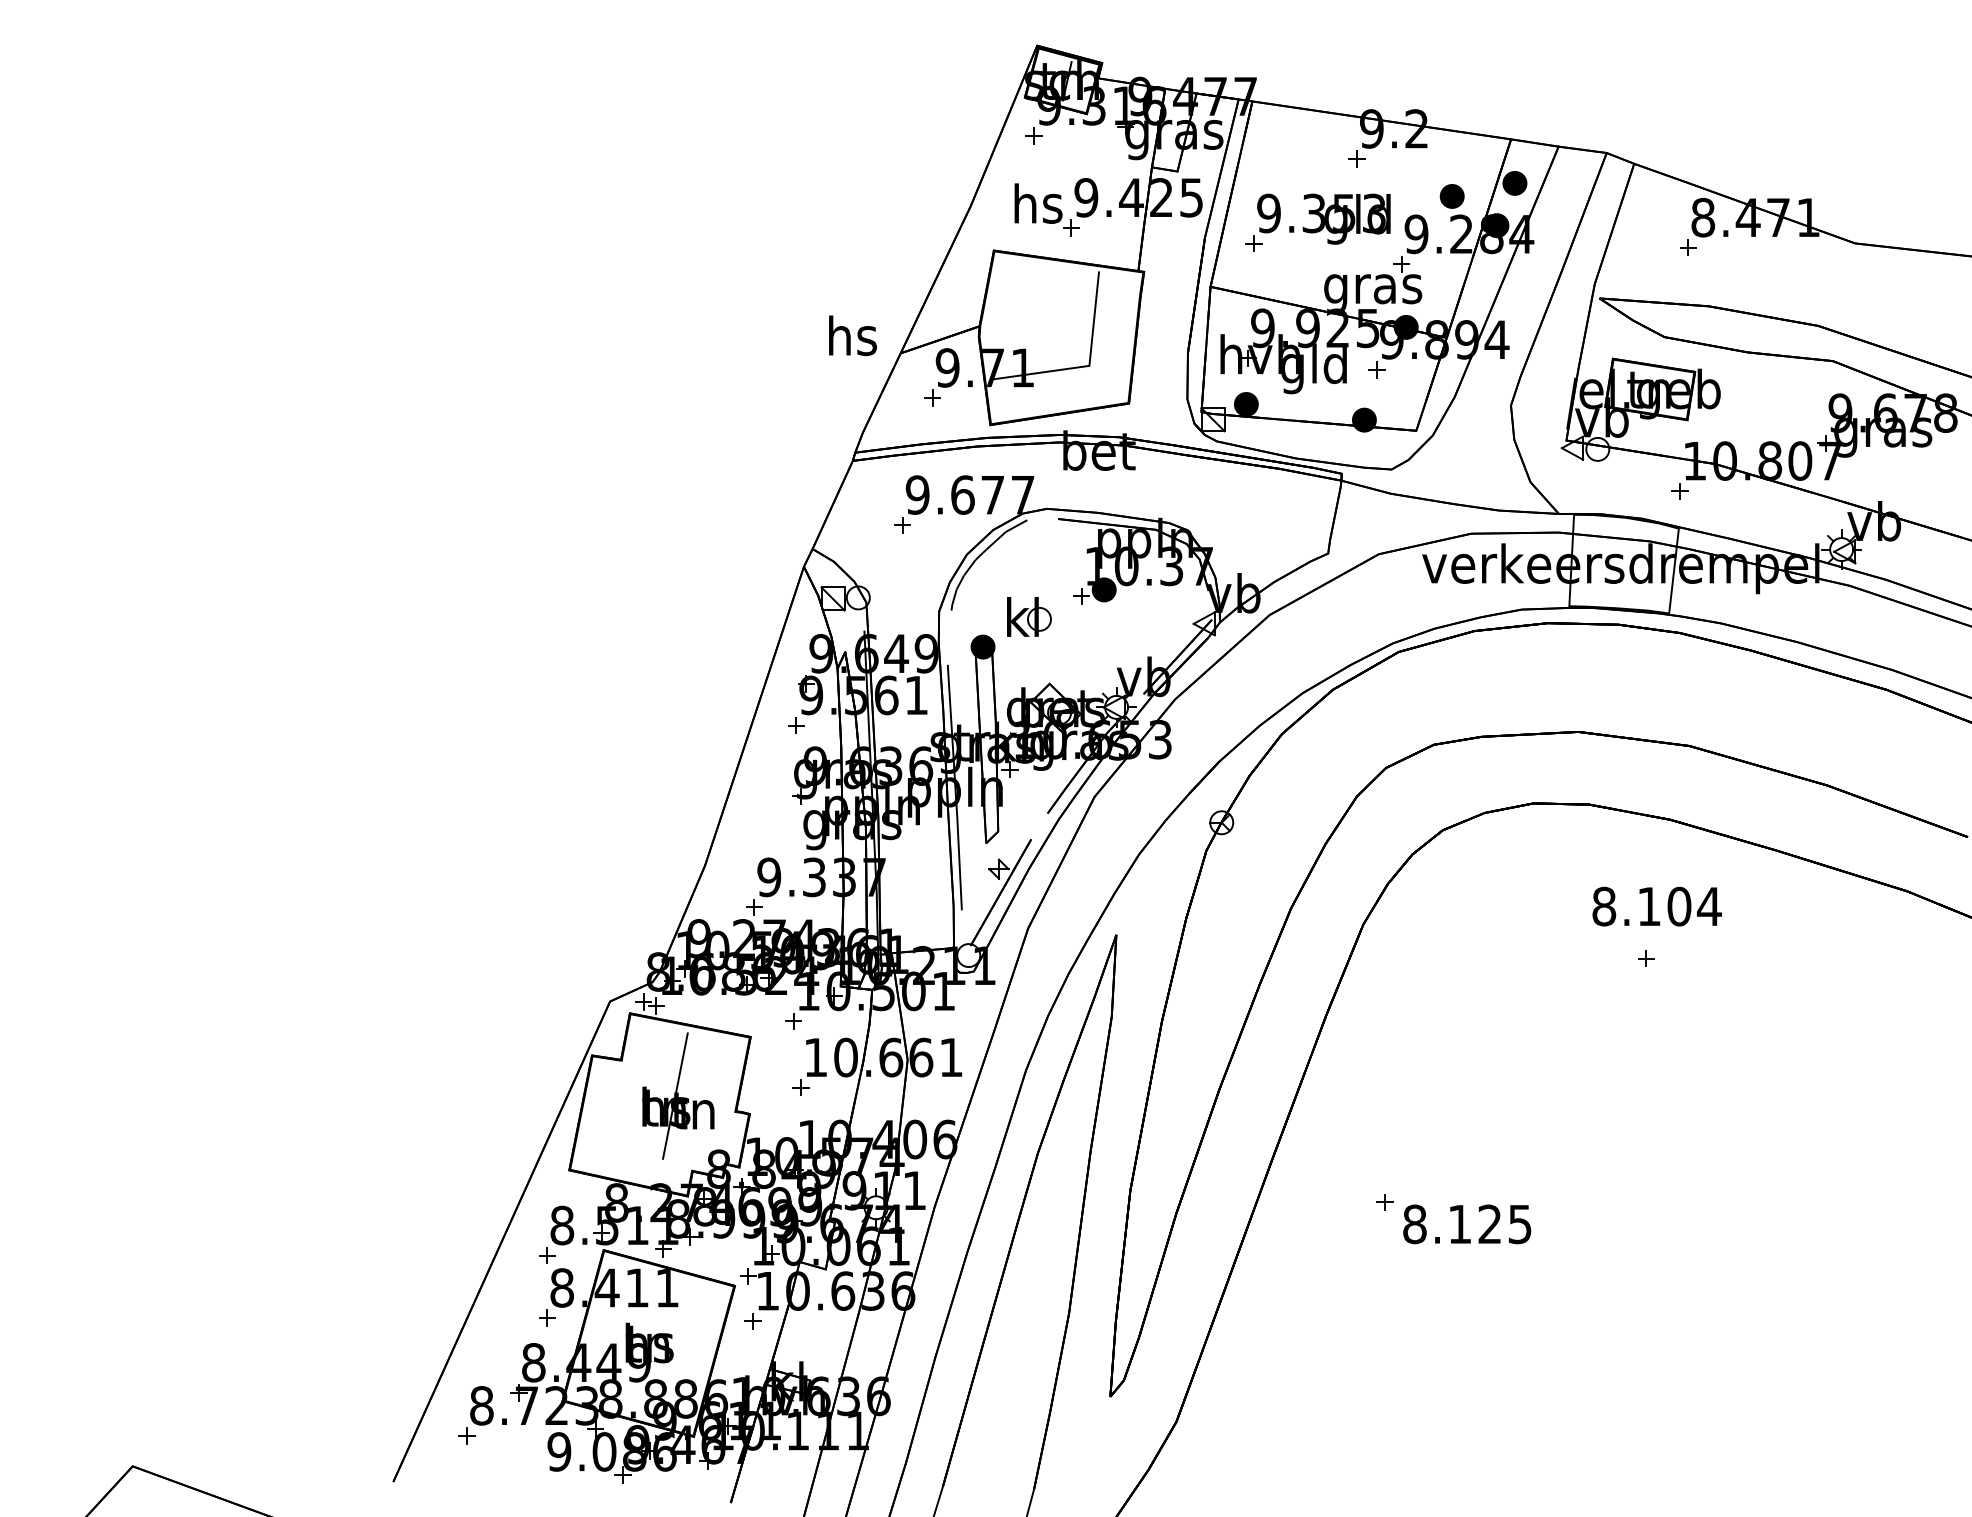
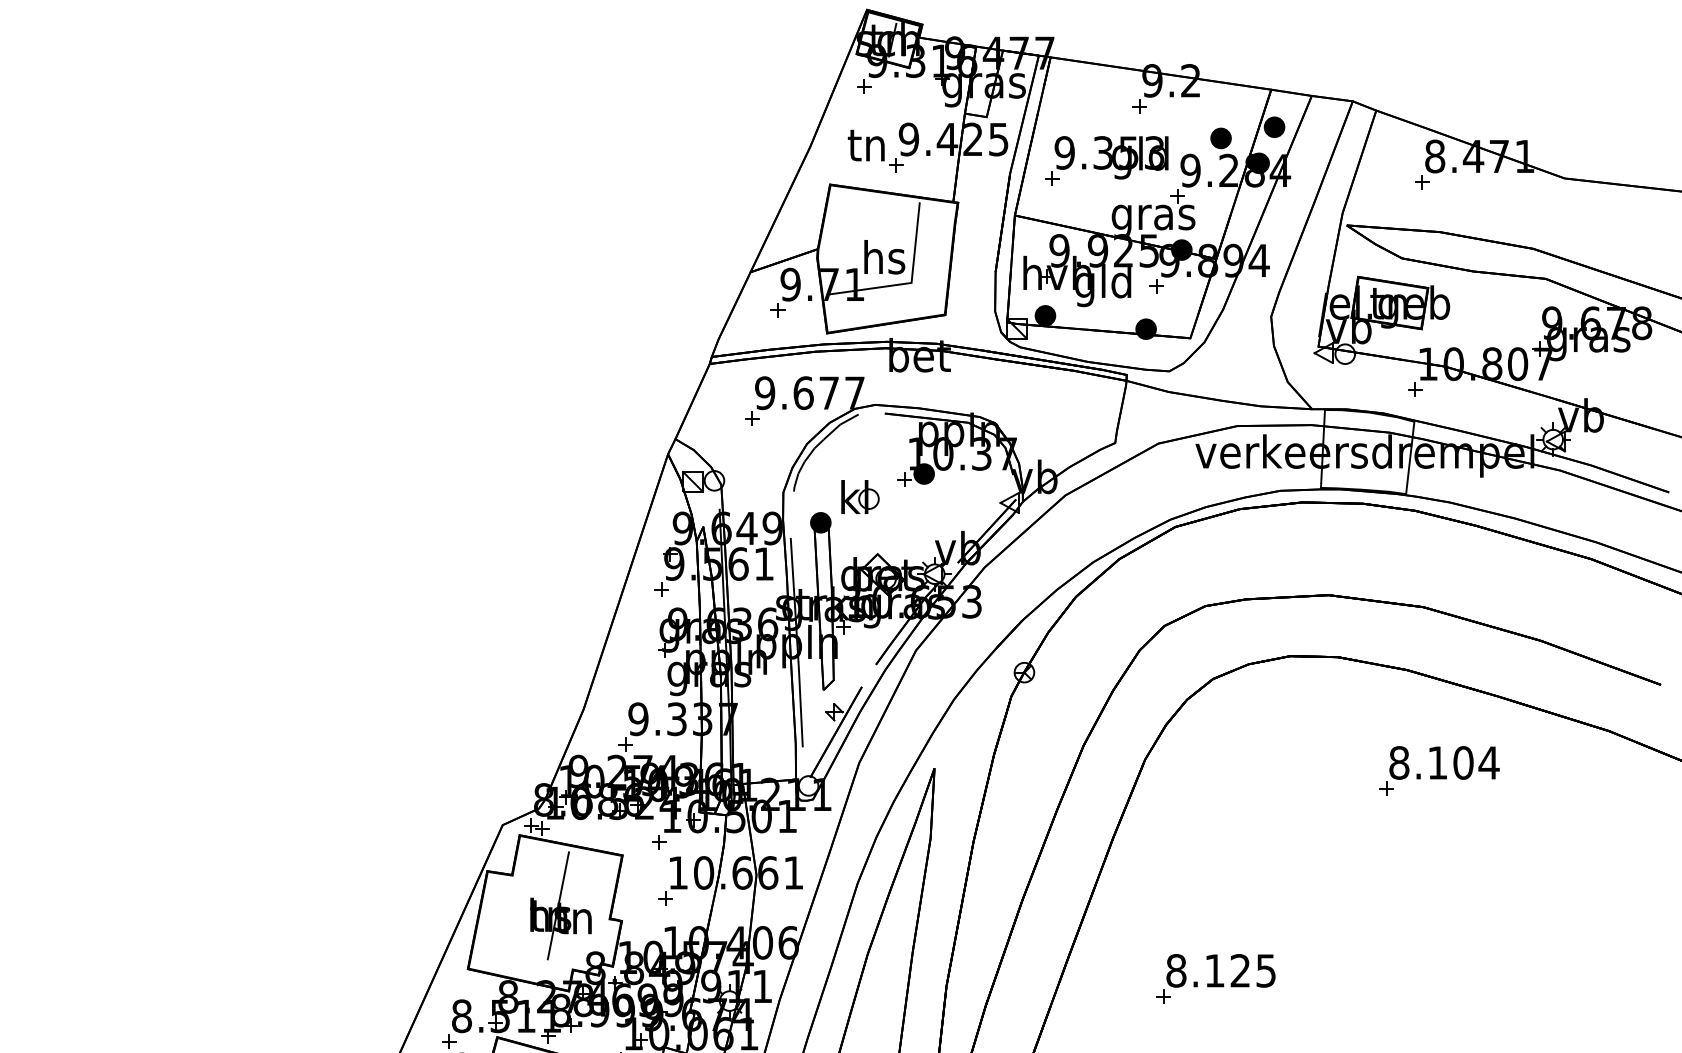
text: (1038, 203) -> (868, 144), hs -> tn
text: (852, 335) -> (884, 257), moved
text: (1656, 906) -> (1443, 762), moved
text: (1467, 1224) -> (1221, 970), moved

